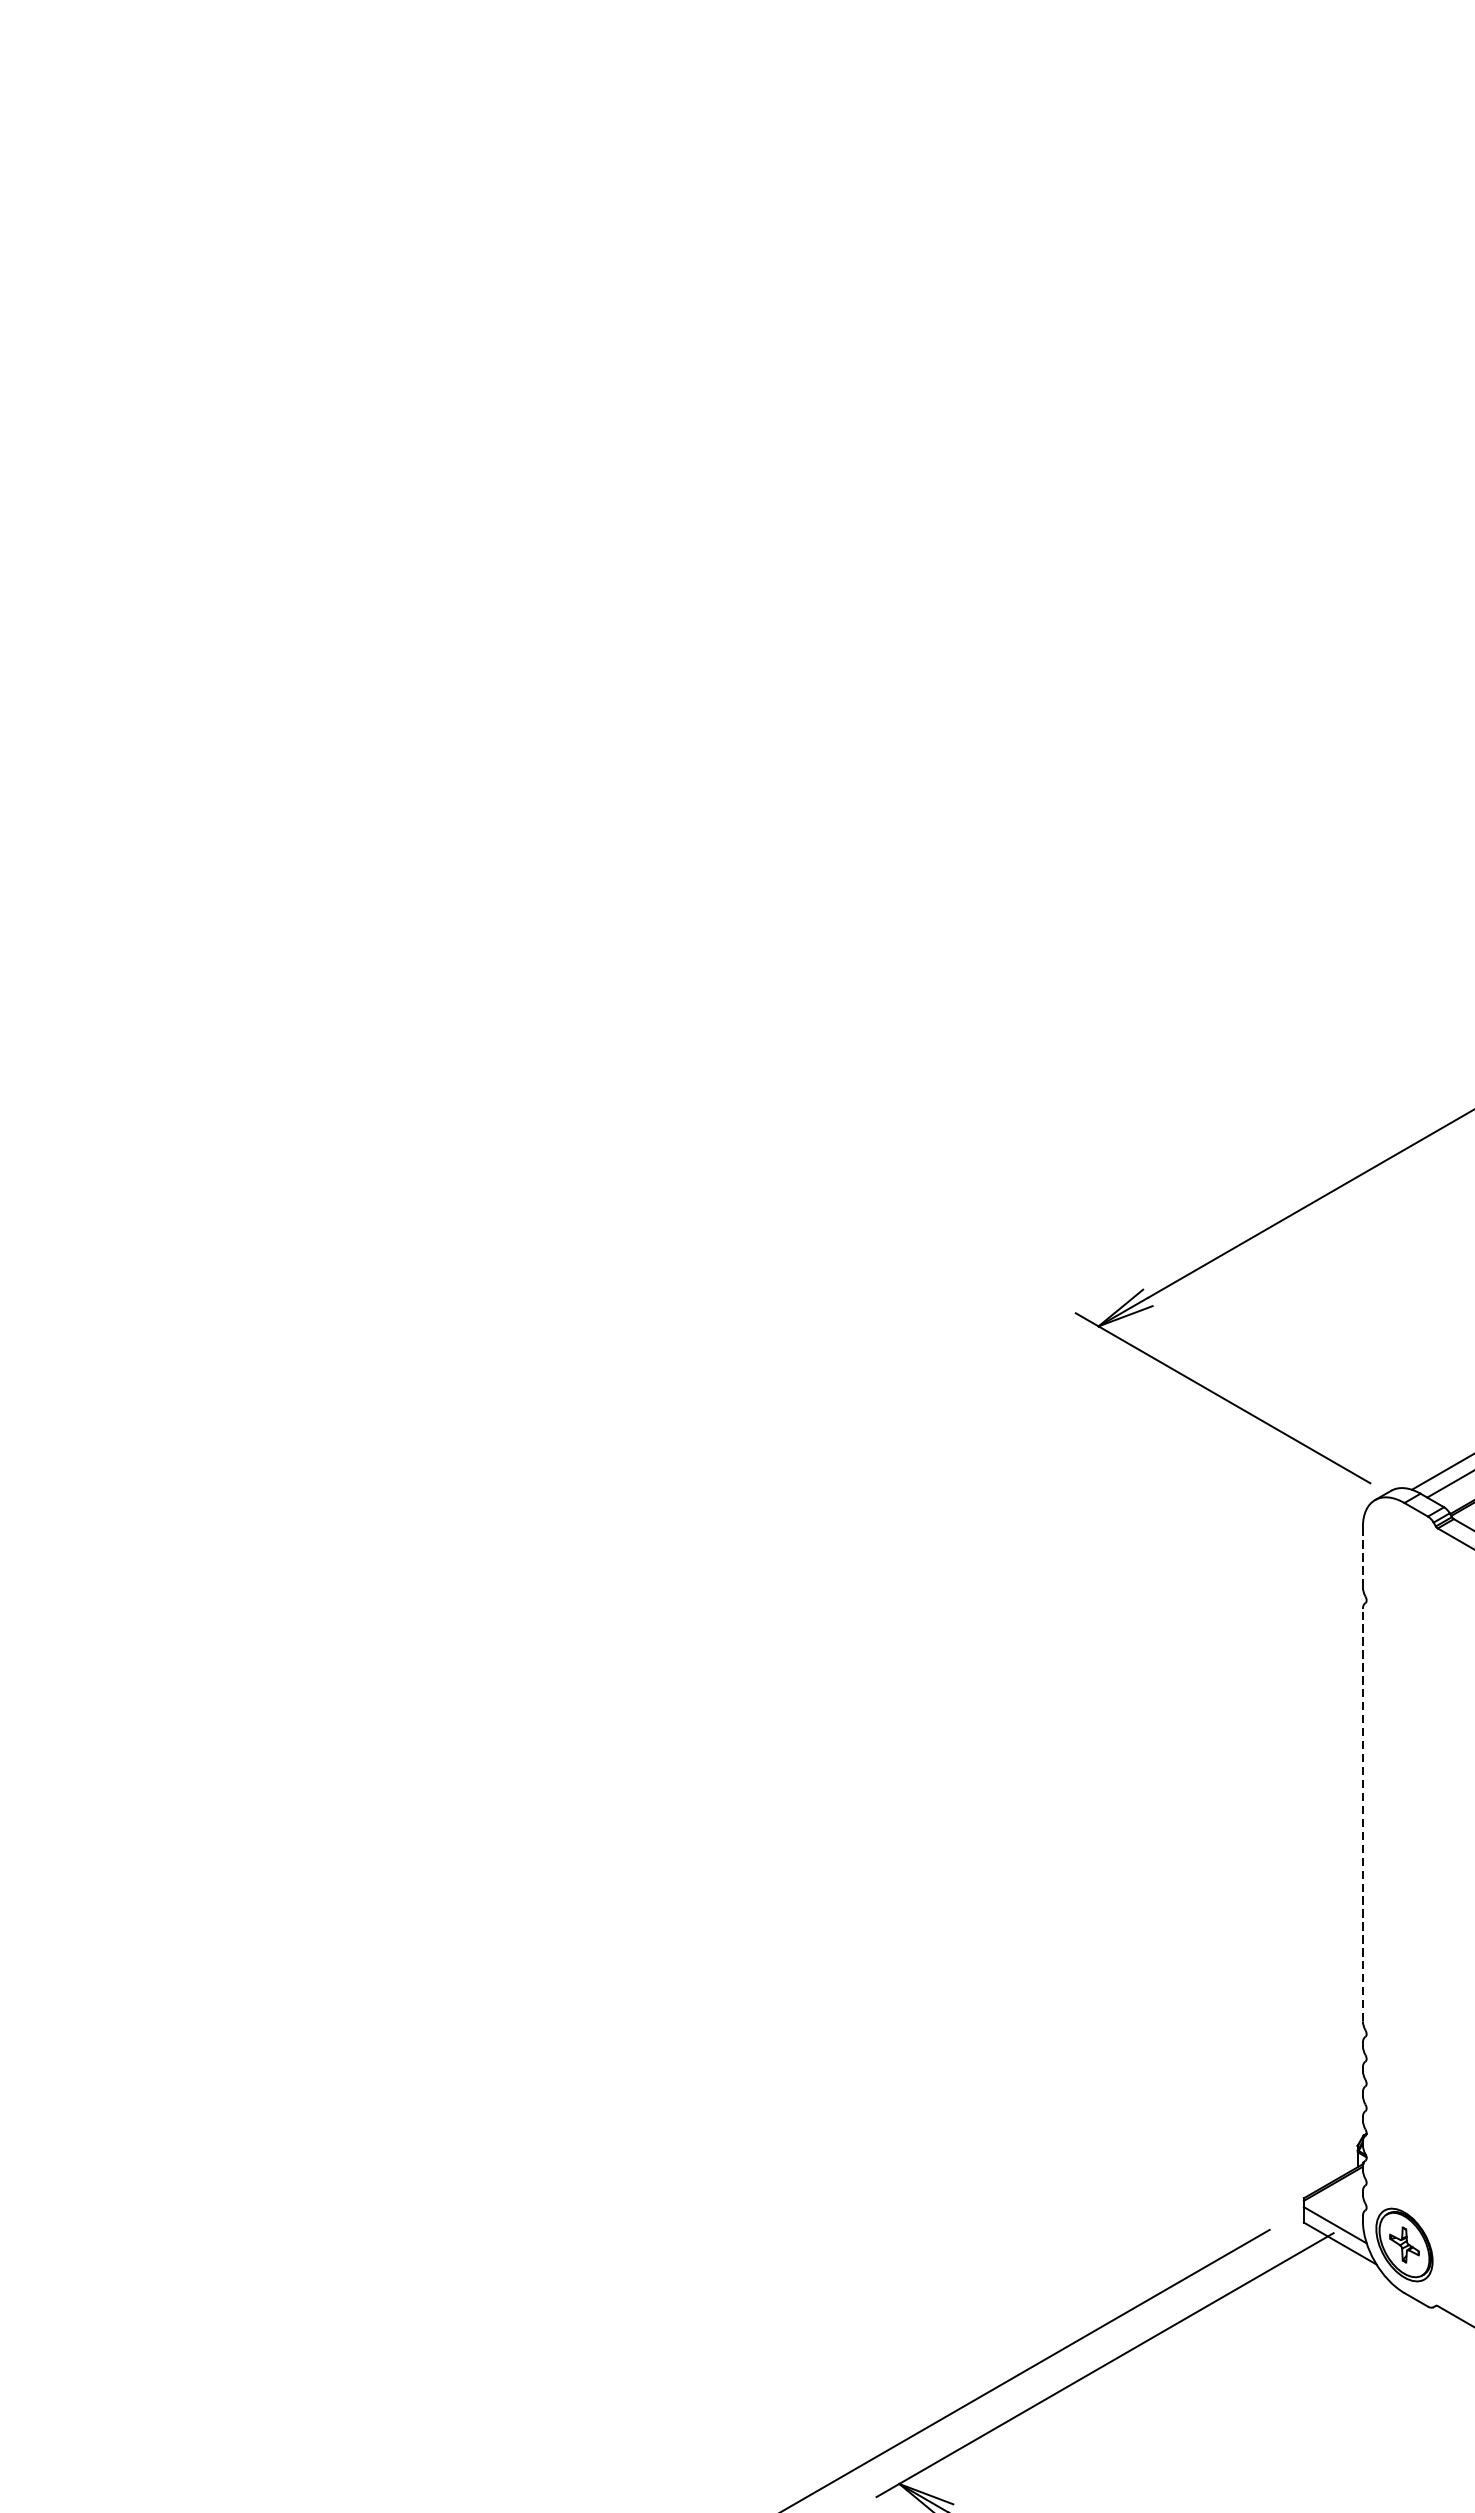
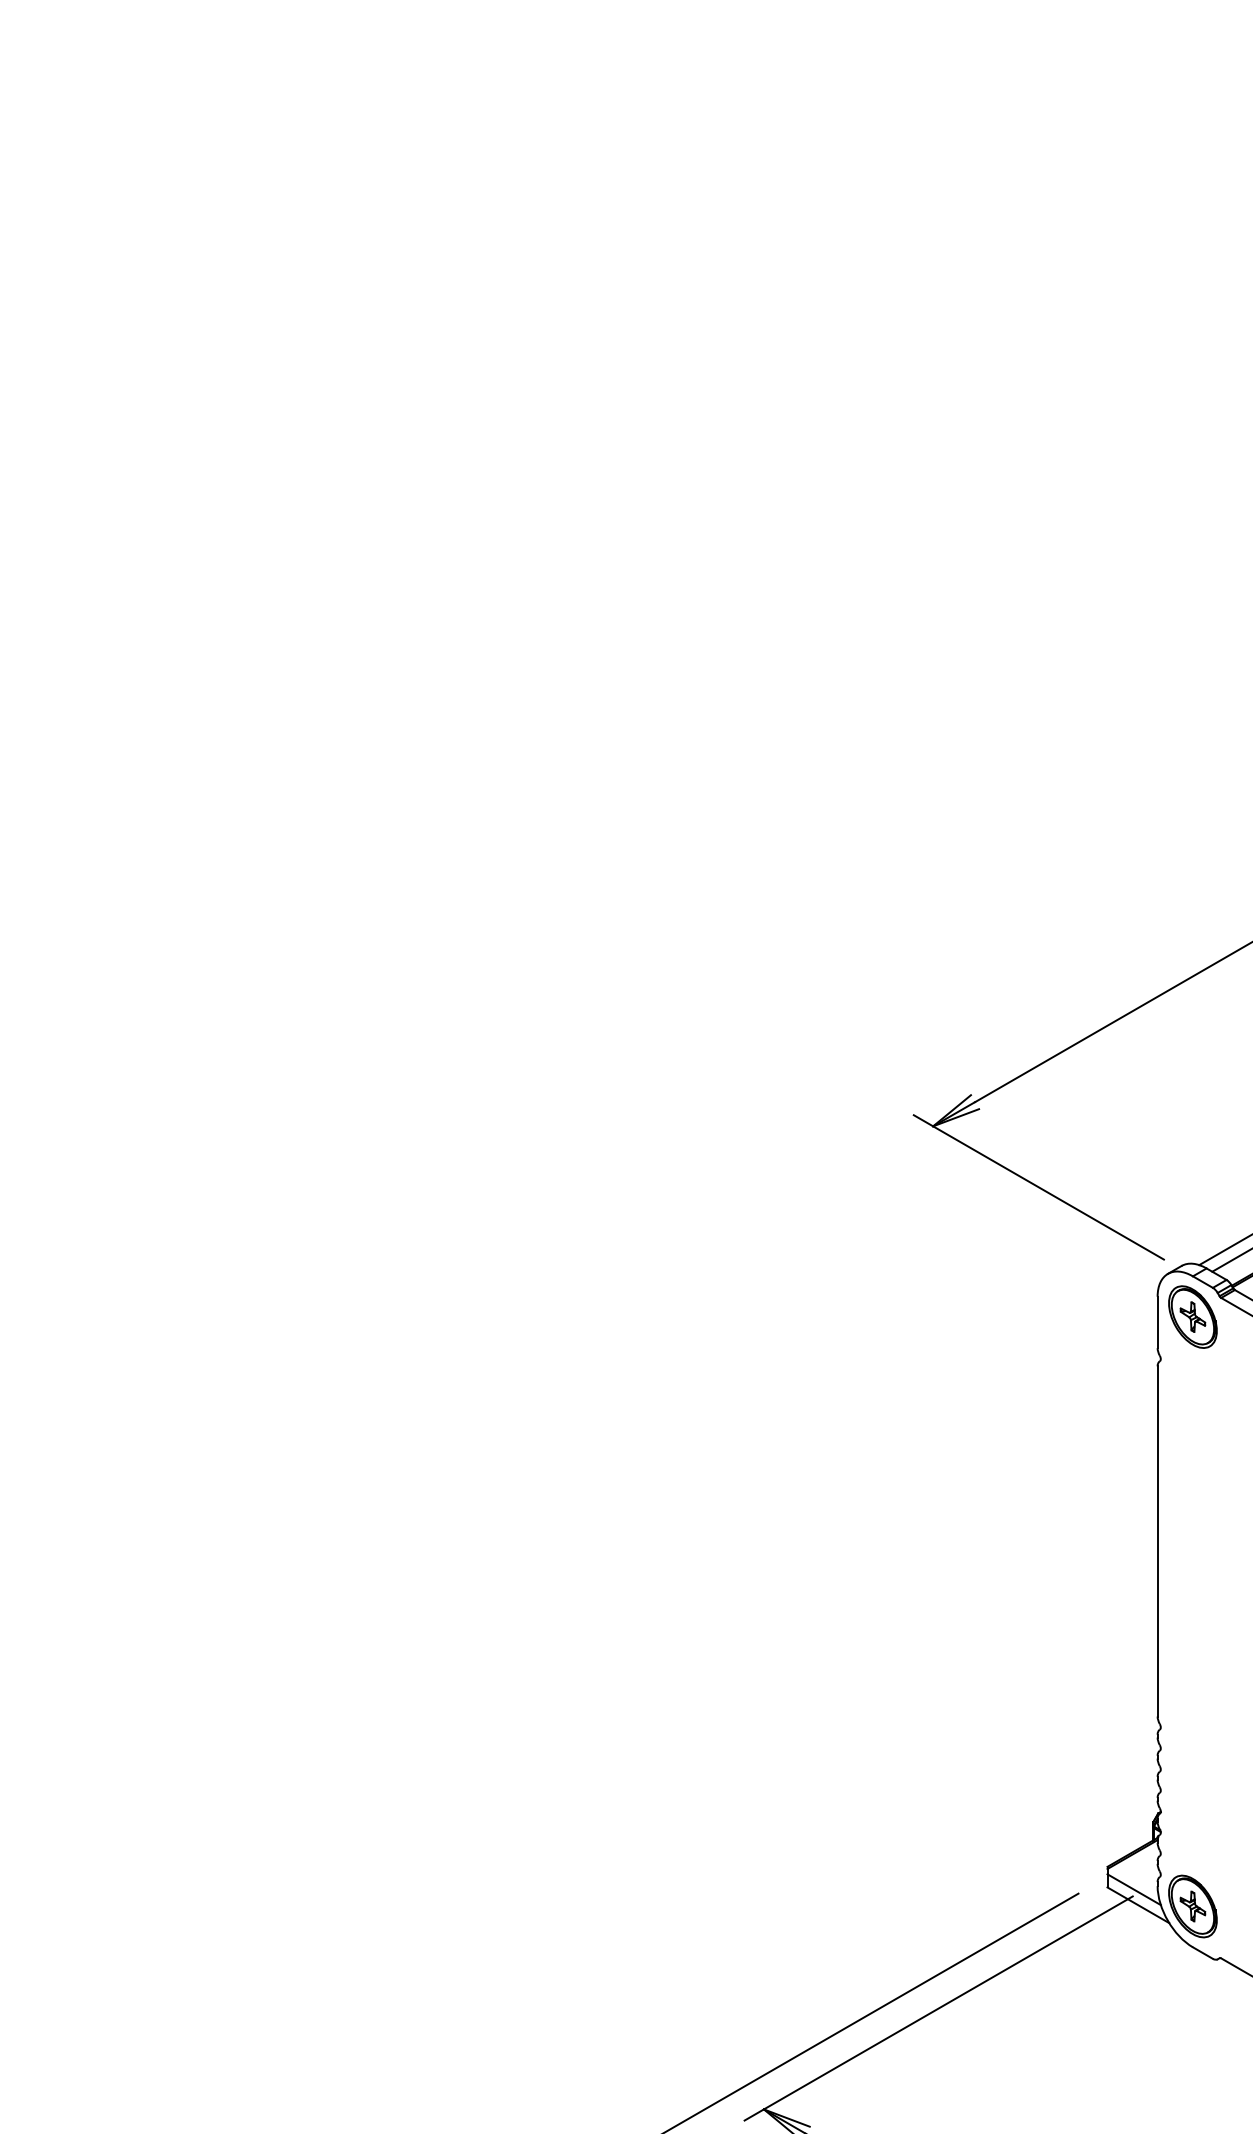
part: (1403, 1550) -> (1192, 1316), added
line: (1362, 1557) -> (1157, 1322), dashed -> solid
line: (1362, 1814) -> (1157, 1540), dashed -> solid

